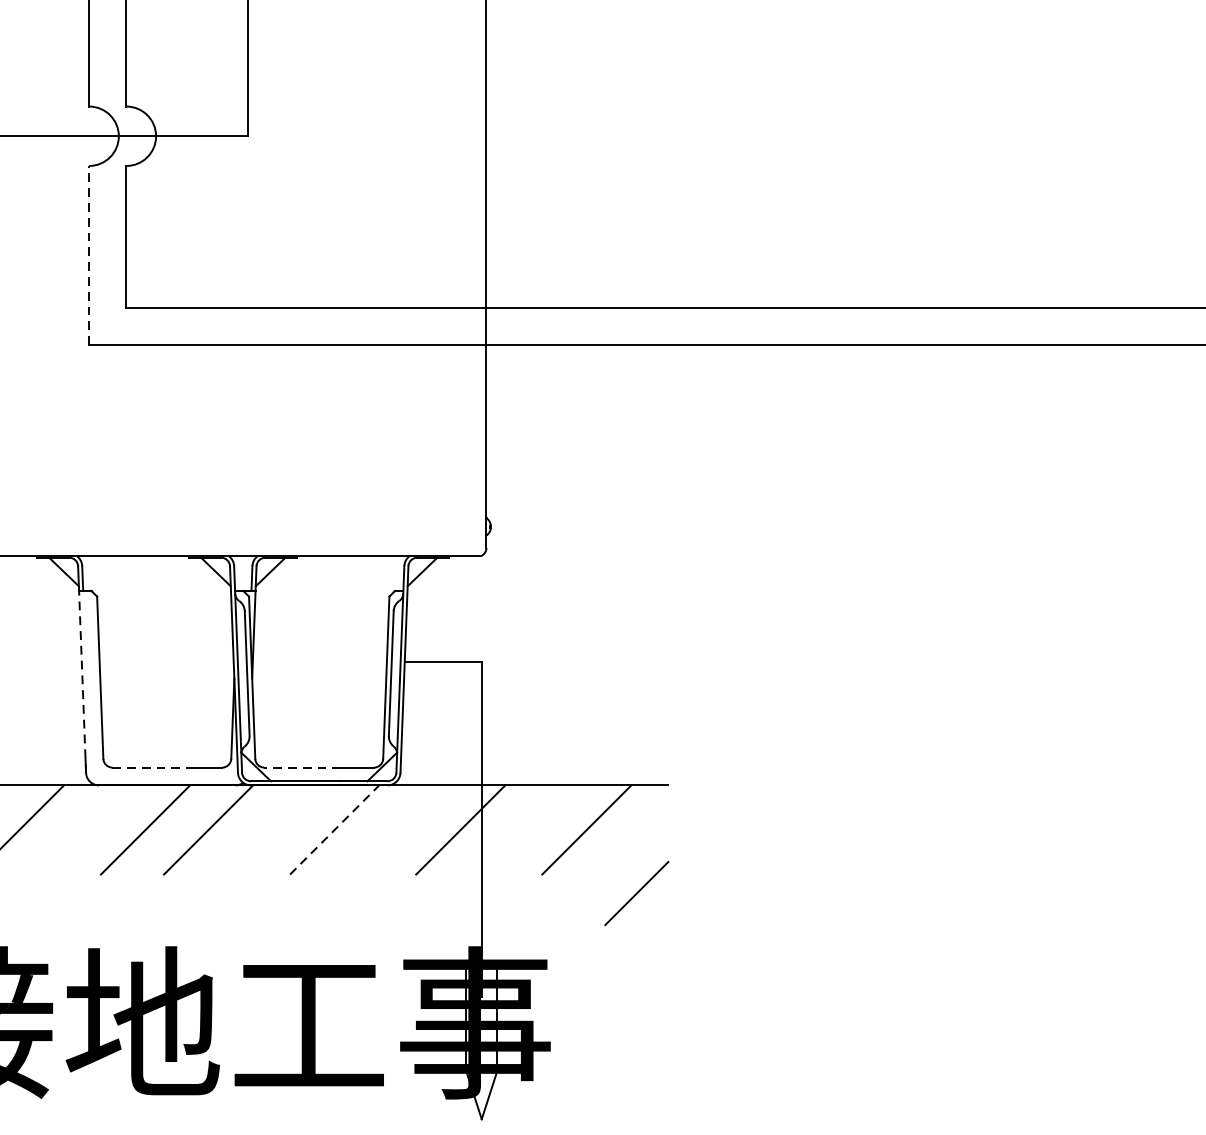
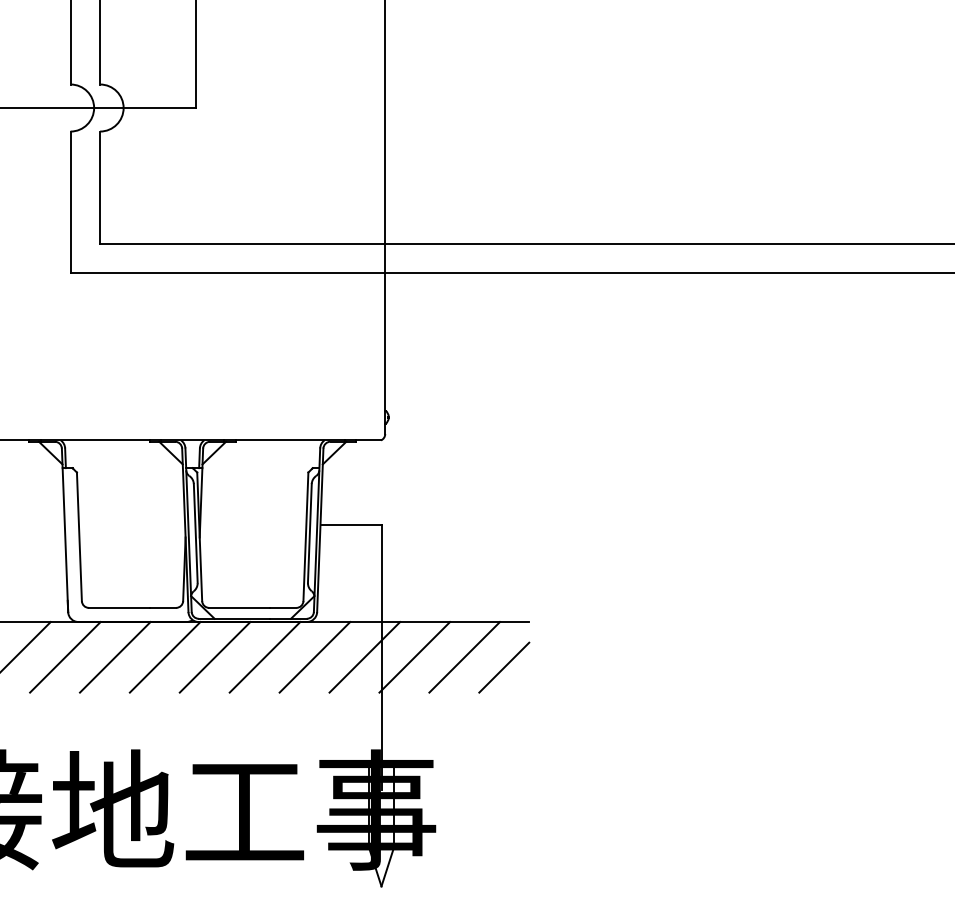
line: (88, 255) -> (70, 202), dashed -> solid
line: (82, 681) -> (65, 539), dashed -> solid
line: (150, 767) -> (119, 607), dashed -> solid
line: (302, 767) -> (239, 607), dashed -> solid
line: (82, 830) -> (65, 657), added
line: (270, 830) -> (214, 657), added
line: (335, 830) -> (265, 657), dashed -> solid
line: (397, 830) -> (314, 657), added
line: (523, 830) -> (414, 657), added
line: (637, 893) -> (504, 667), moved

